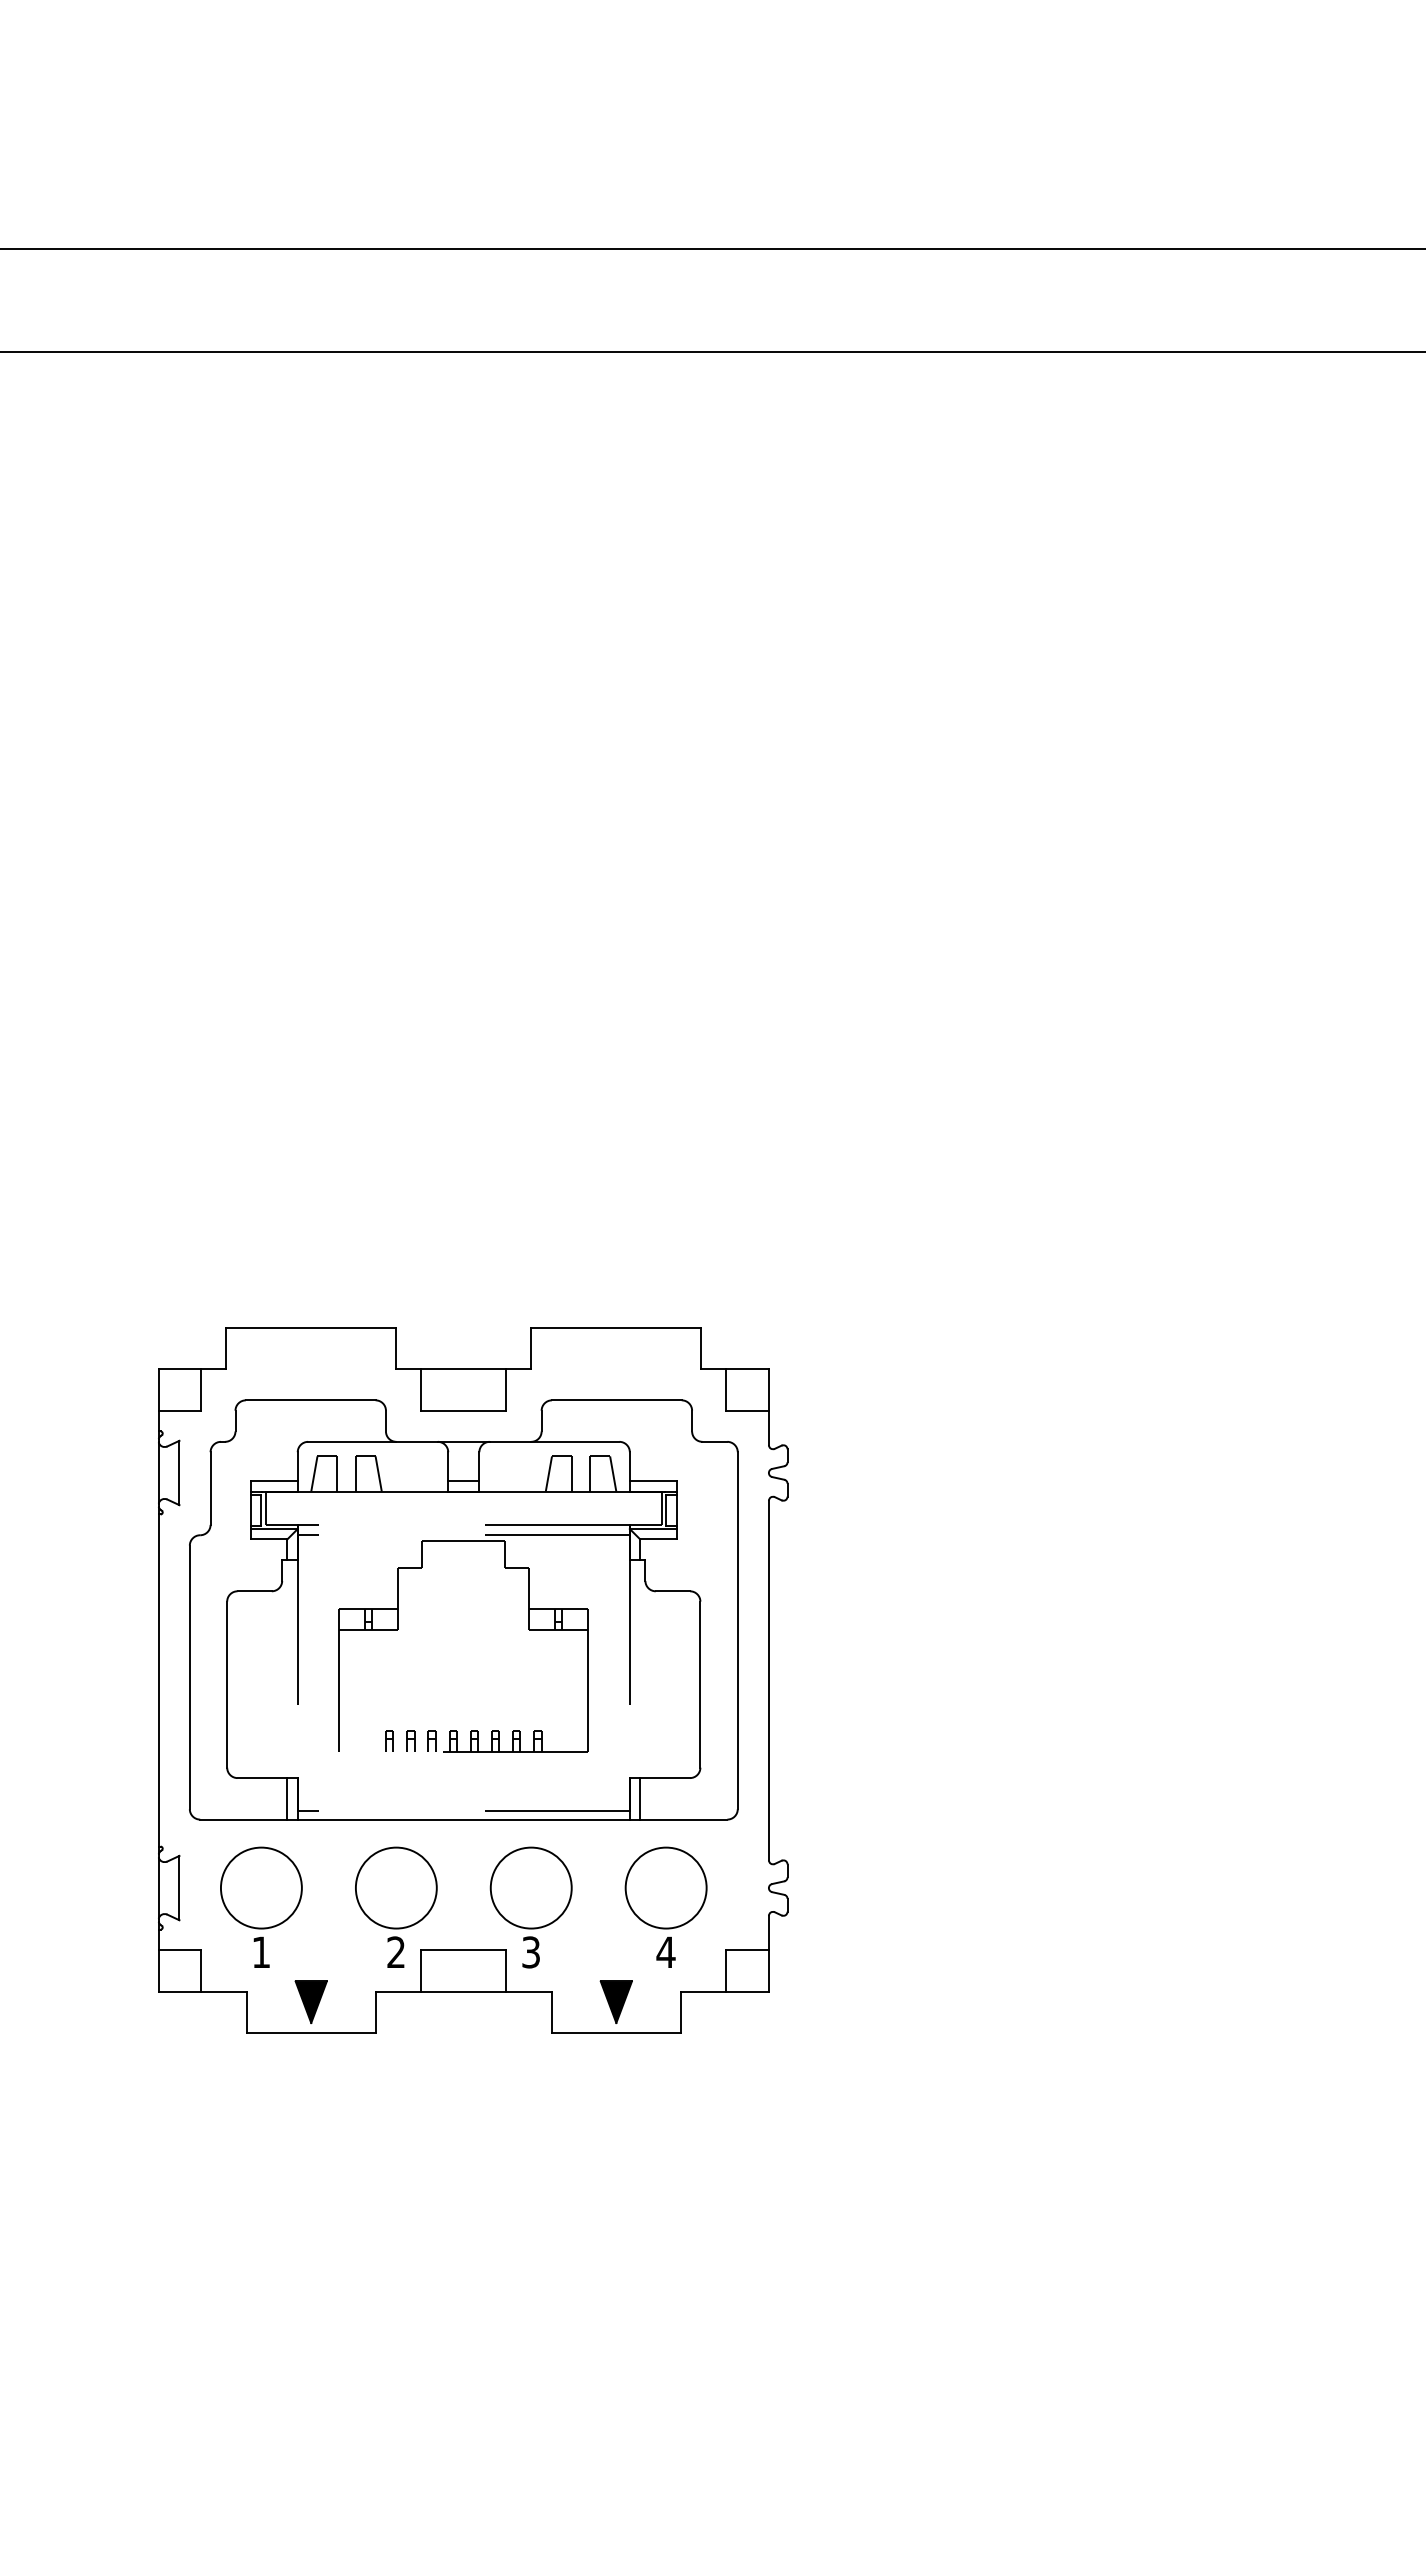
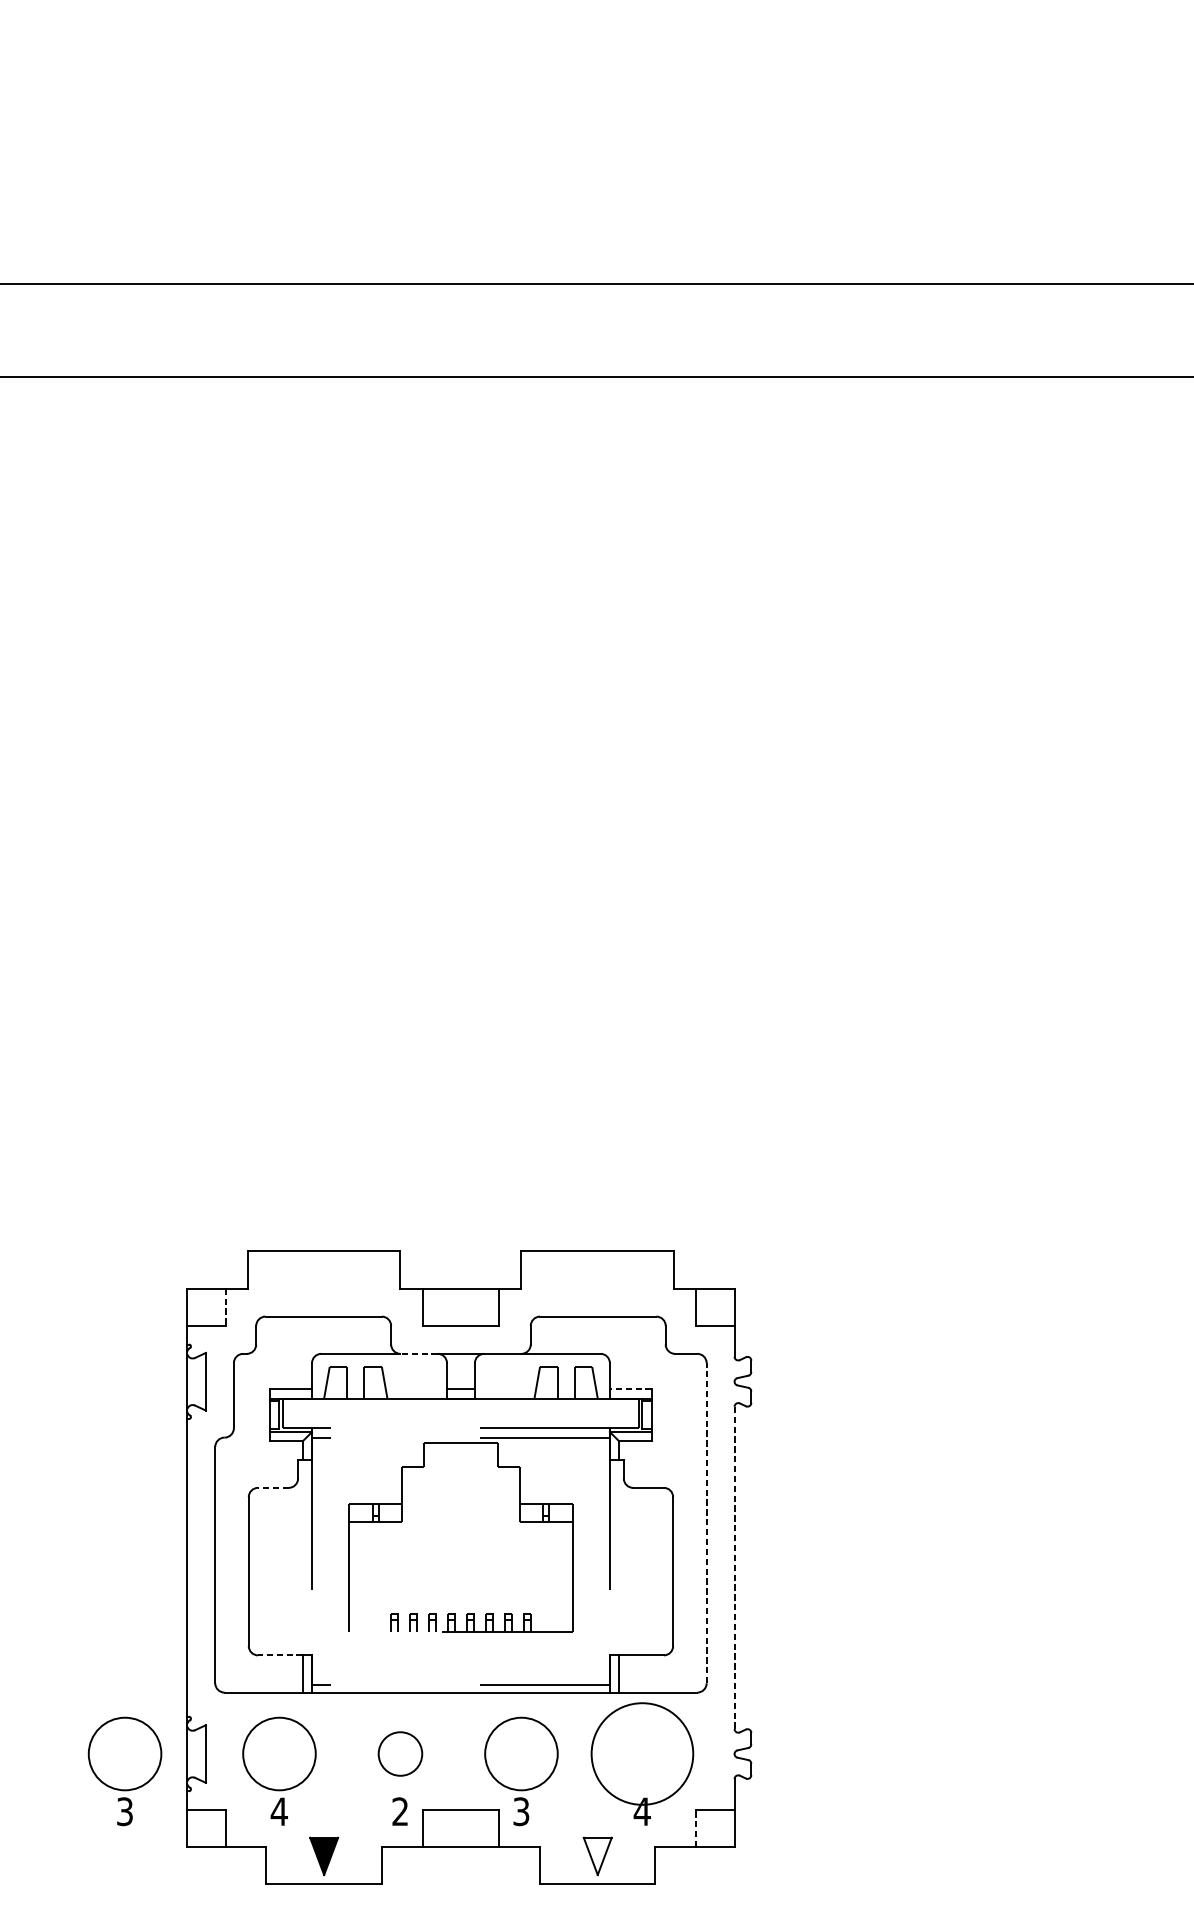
line: (201, 1389) -> (225, 1306), solid -> dashed
line: (417, 1441) -> (419, 1353), solid -> dashed
line: (652, 1481) -> (630, 1389), solid -> dashed
line: (254, 1591) -> (273, 1488), solid -> dashed
line: (737, 1630) -> (706, 1523), solid -> dashed
line: (768, 1680) -> (734, 1567), solid -> dashed
line: (262, 1778) -> (280, 1655), solid -> dashed
circle: (395, 1887) -> (399, 1753), size x0.6
circle: (665, 1887) -> (641, 1753), size x1.4
part: (88, 1907) -> (124, 1771), added
text: (260, 1951) -> (278, 1810), 1 -> 4
line: (726, 1971) -> (696, 1828), solid -> dashed
fill: (615, 2002) -> (597, 1856), removed

